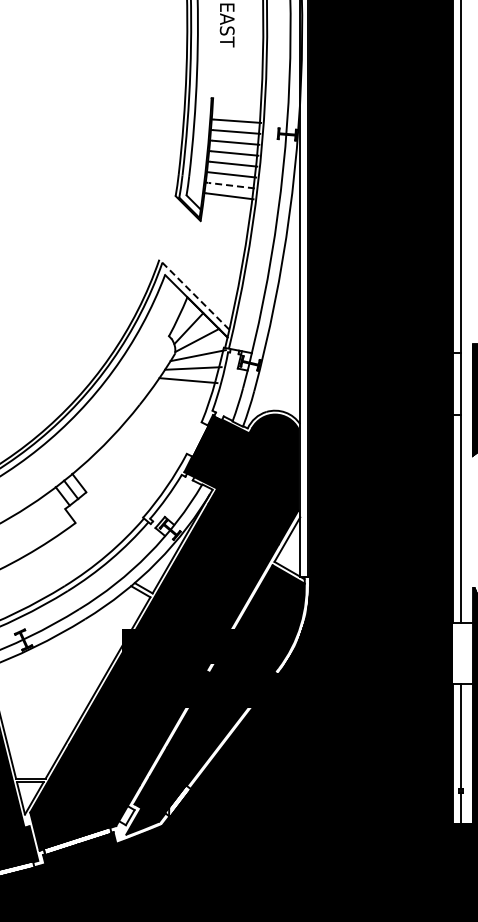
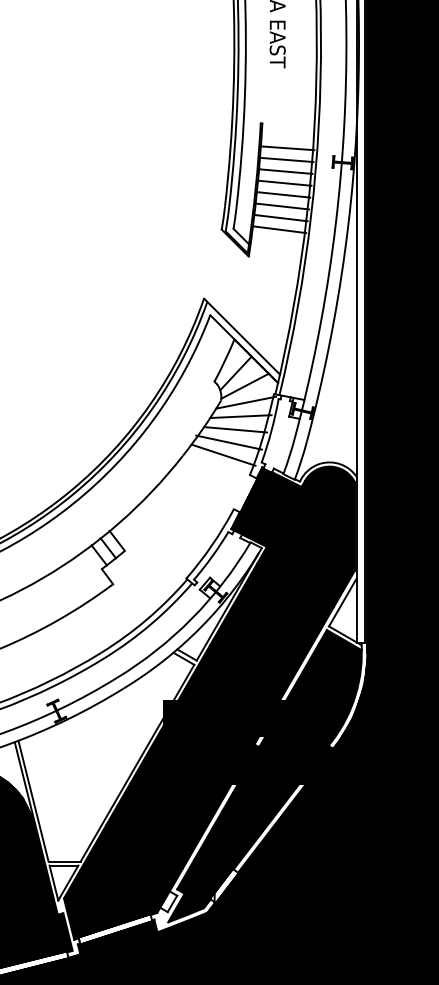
line: (231, 185) -> (282, 218), dashed -> solid
line: (194, 294) -> (242, 336), dashed -> solid
line: (182, 391) -> (229, 441), added
line: (176, 403) -> (222, 454), added

